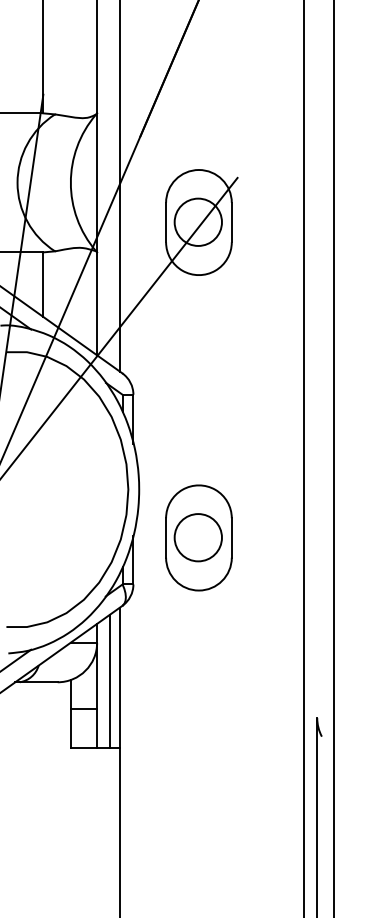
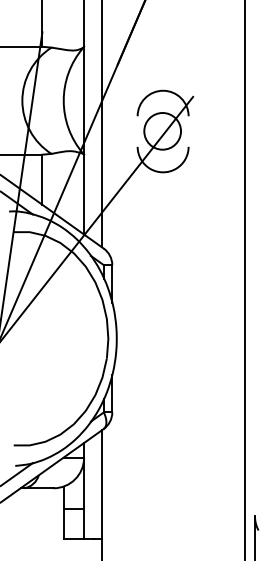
line: (166, 222) -> (137, 131), removed
line: (231, 222) -> (188, 131), removed
part: (198, 537) -> (162, 375), removed
line: (110, 680) -> (94, 486), removed

